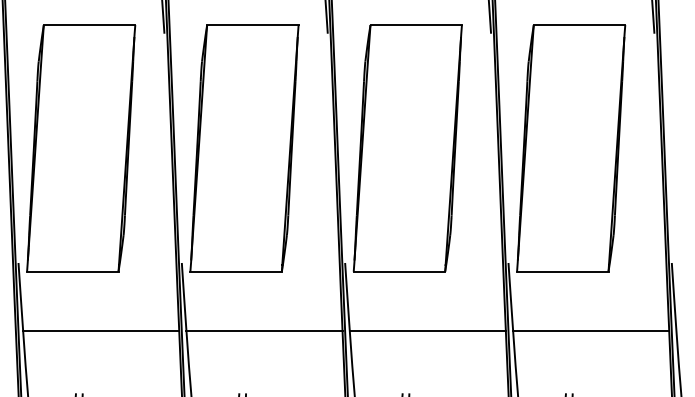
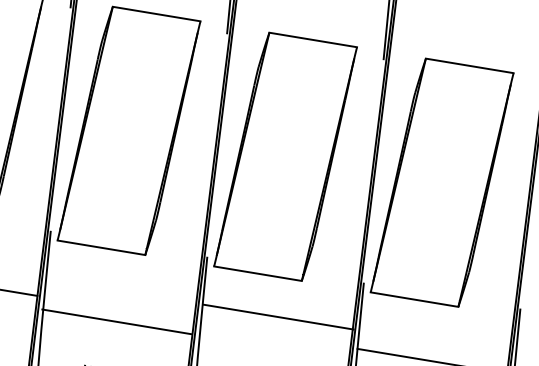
line: (264, 331) -> (117, 322), moved
line: (427, 331) -> (278, 317), moved

